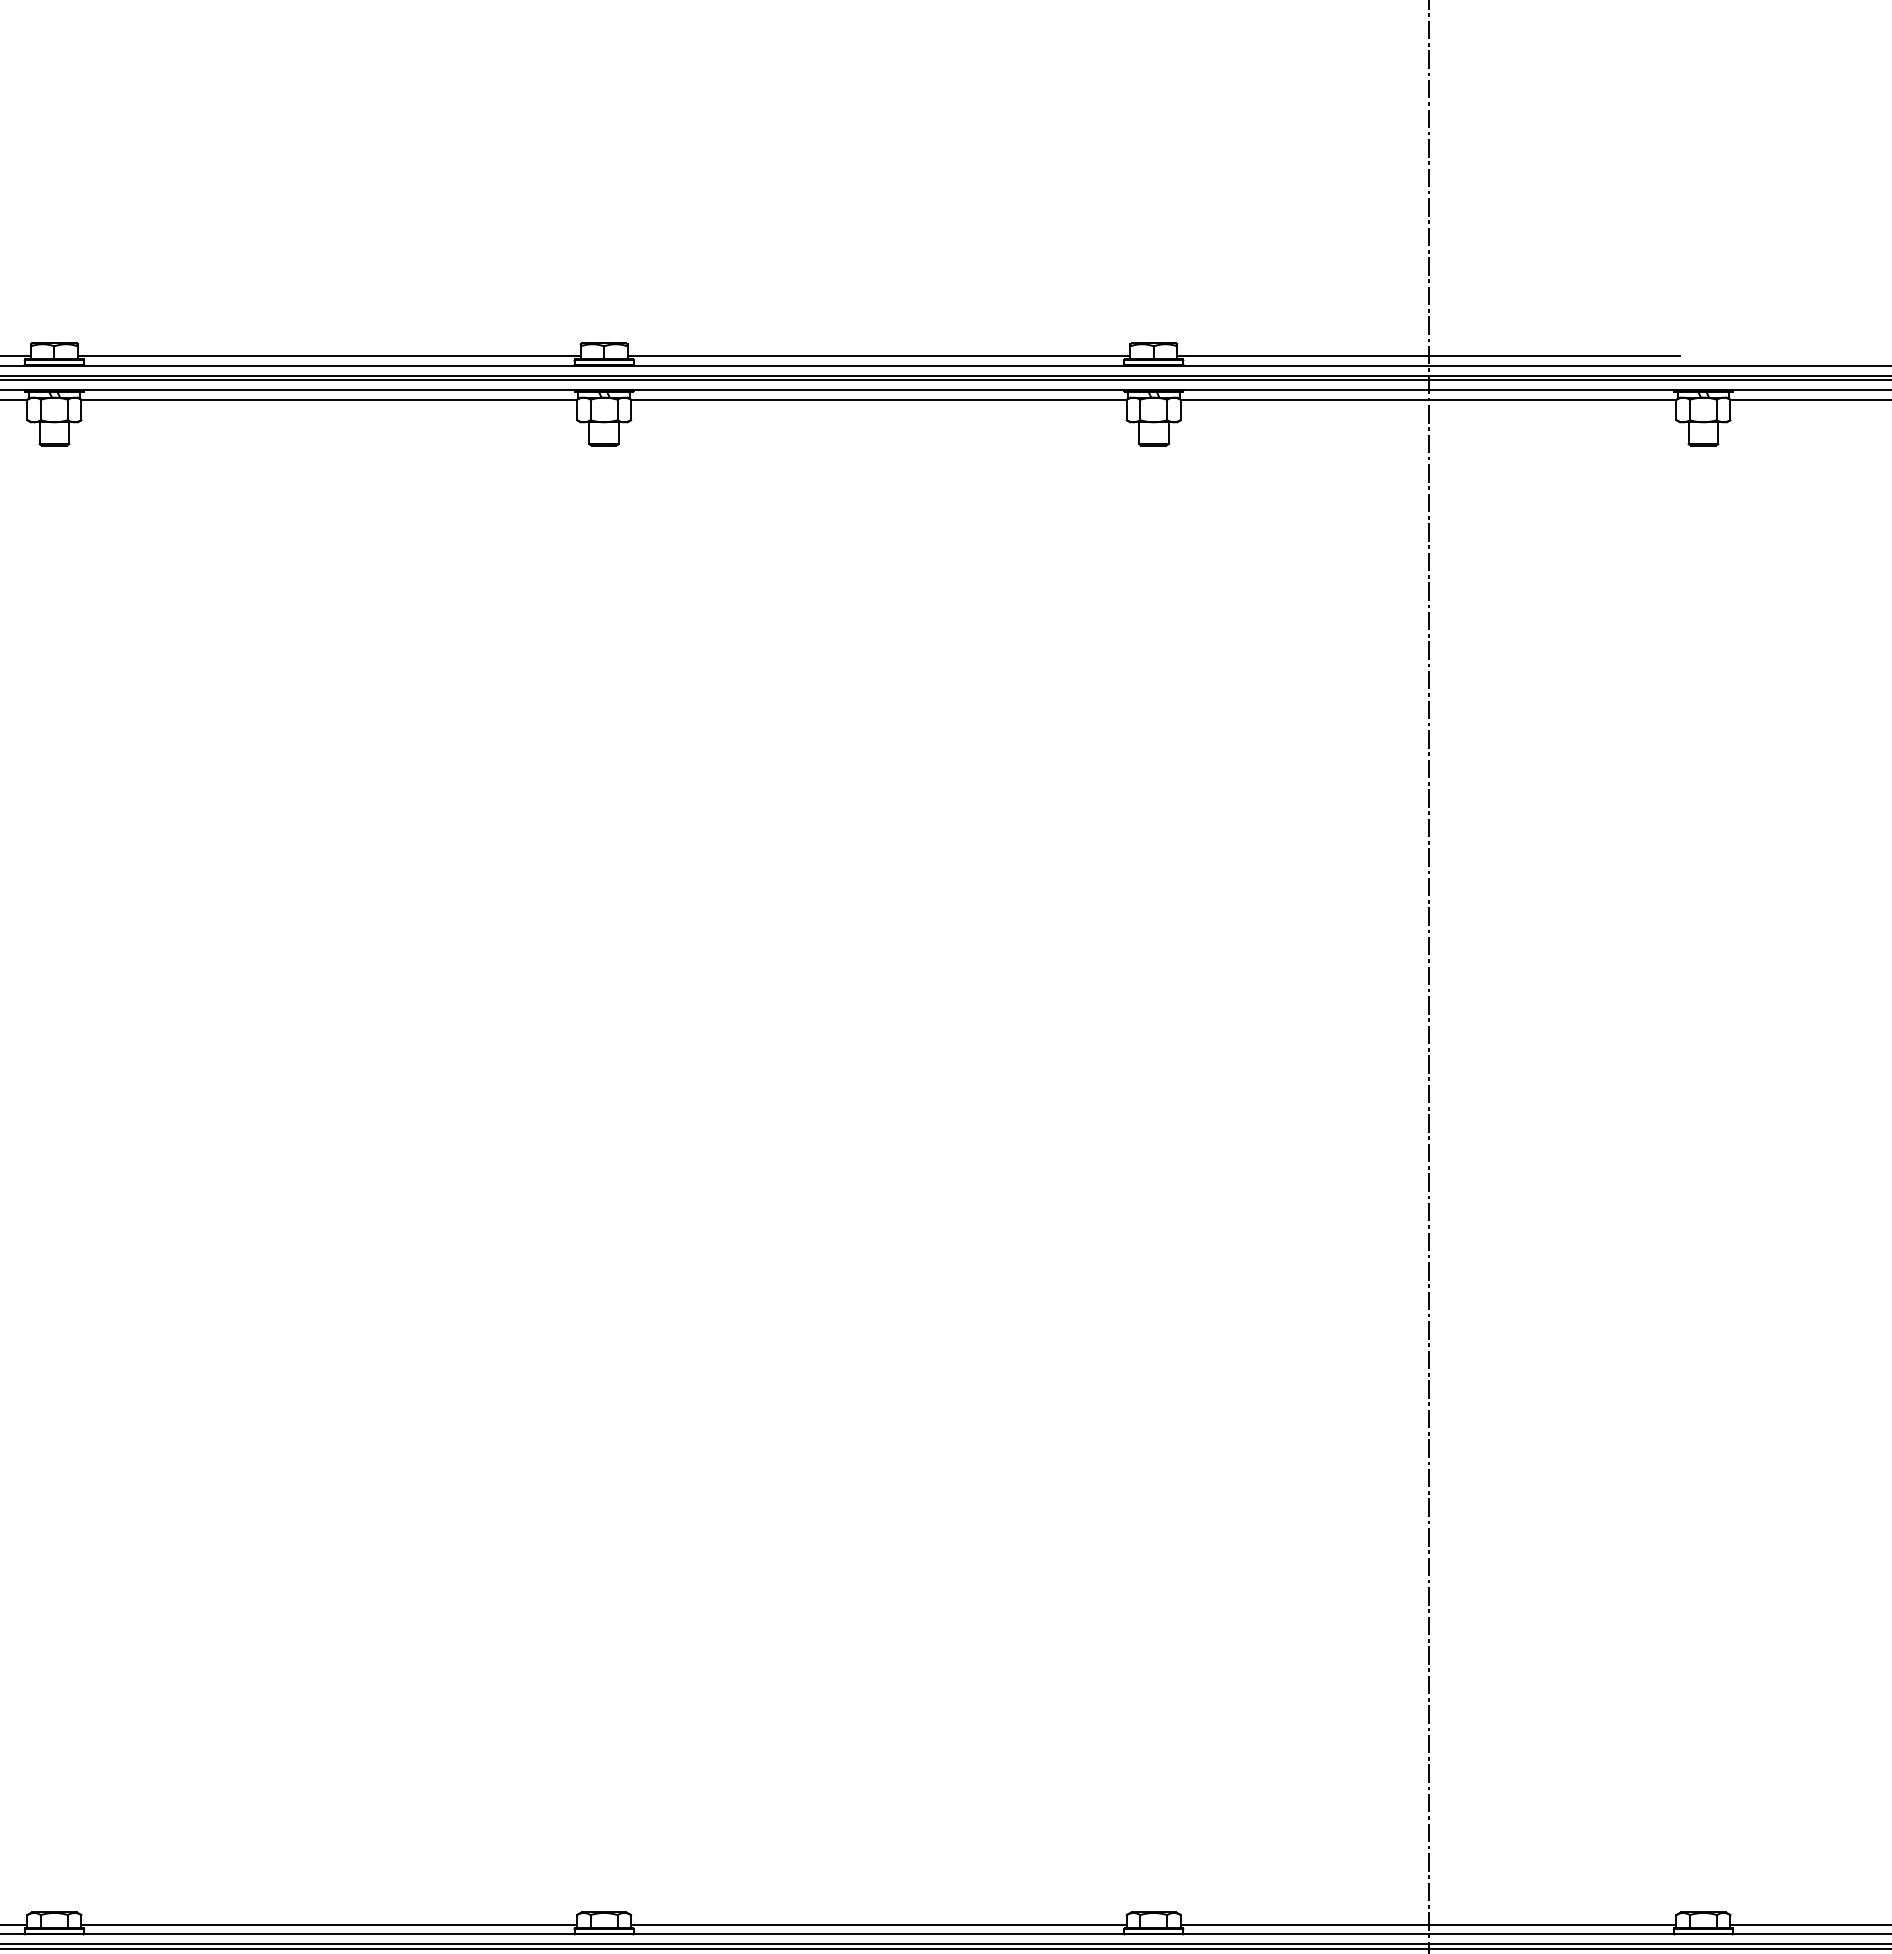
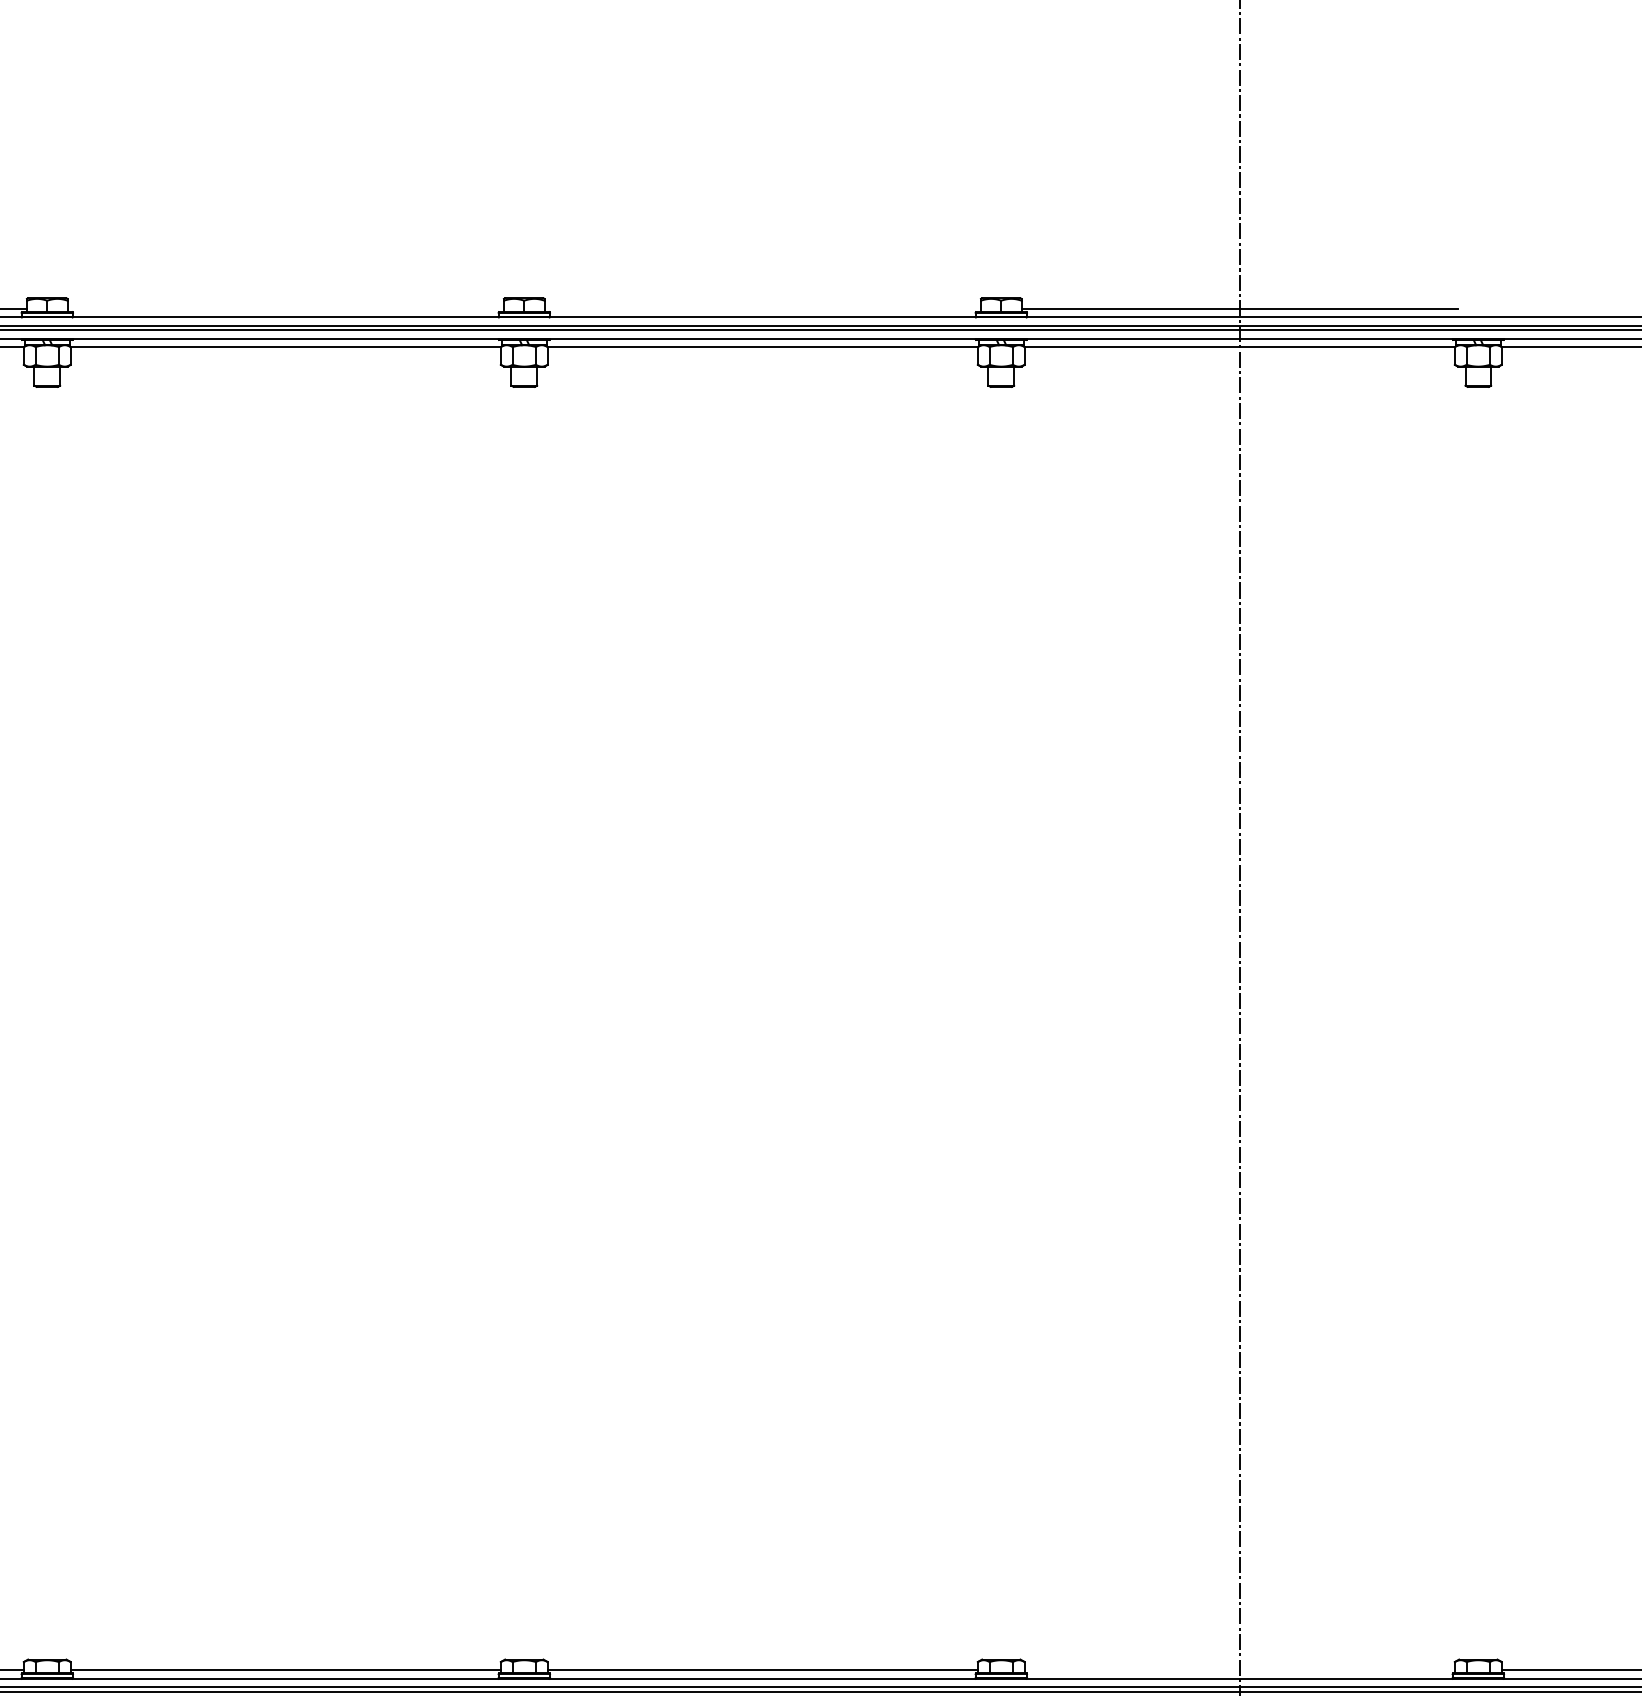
line: (328, 355) -> (285, 308), removed
line: (878, 355) -> (762, 308), removed
line: (1428, 1924) -> (1239, 1670), removed

